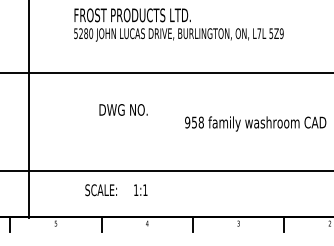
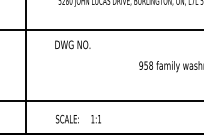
text: (123, 109) -> (72, 44), moved
text: (116, 190) -> (78, 119), moved

